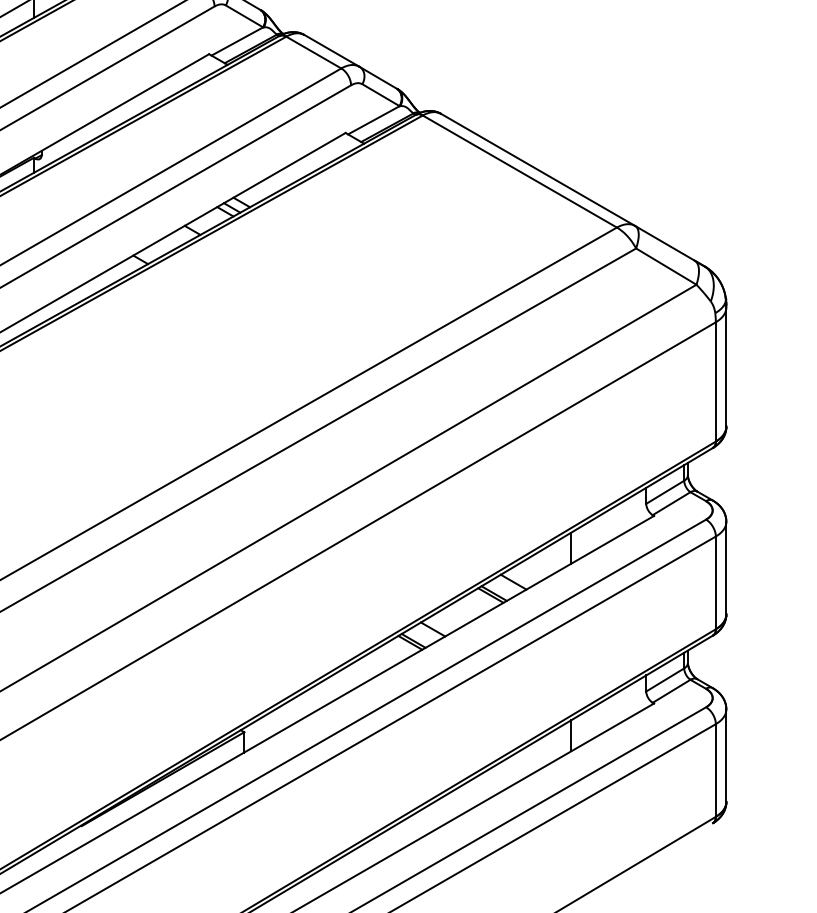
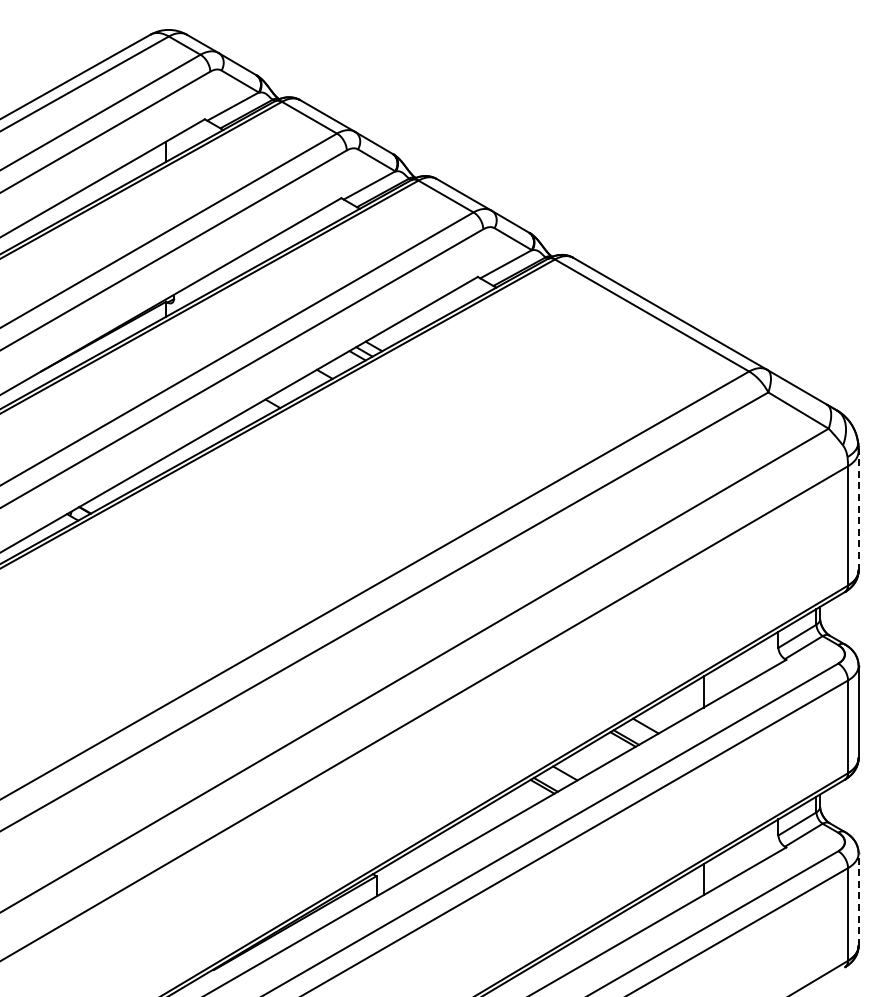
line: (726, 366) -> (858, 510), solid -> dashed
line: (726, 755) -> (858, 899), solid -> dashed

